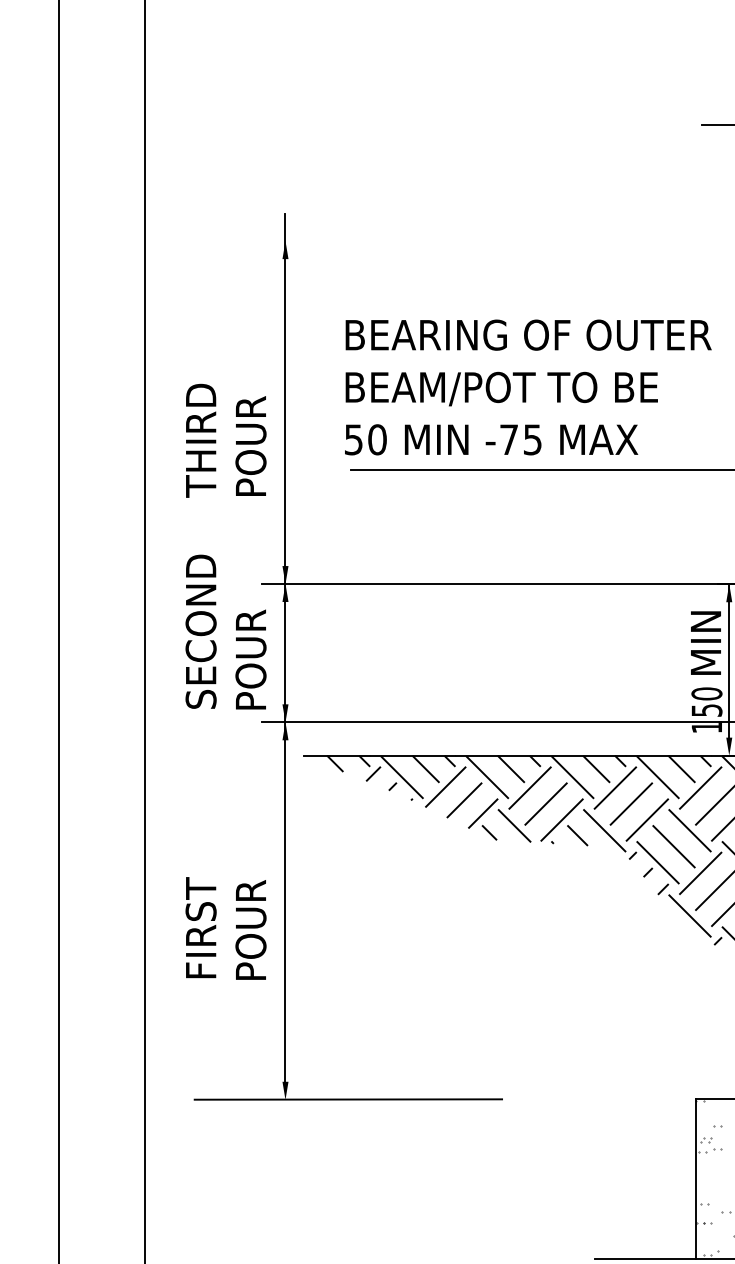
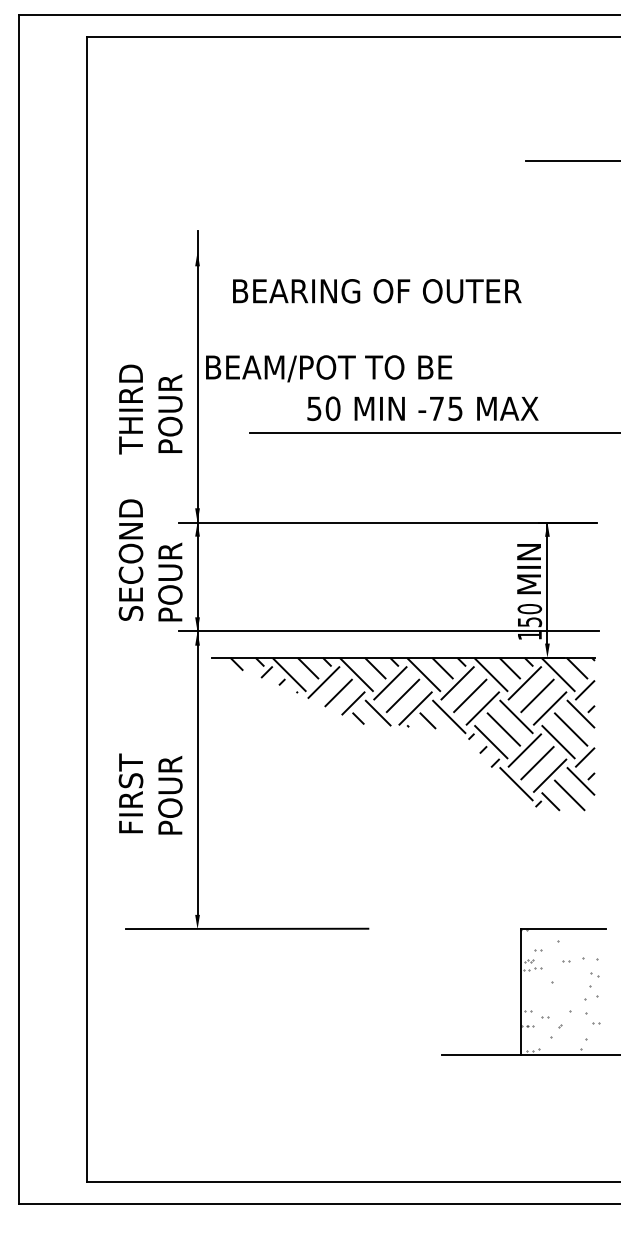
text: (528, 335) -> (377, 291), moved
text: (502, 388) -> (329, 368), moved
text: (490, 439) -> (422, 408), moved

